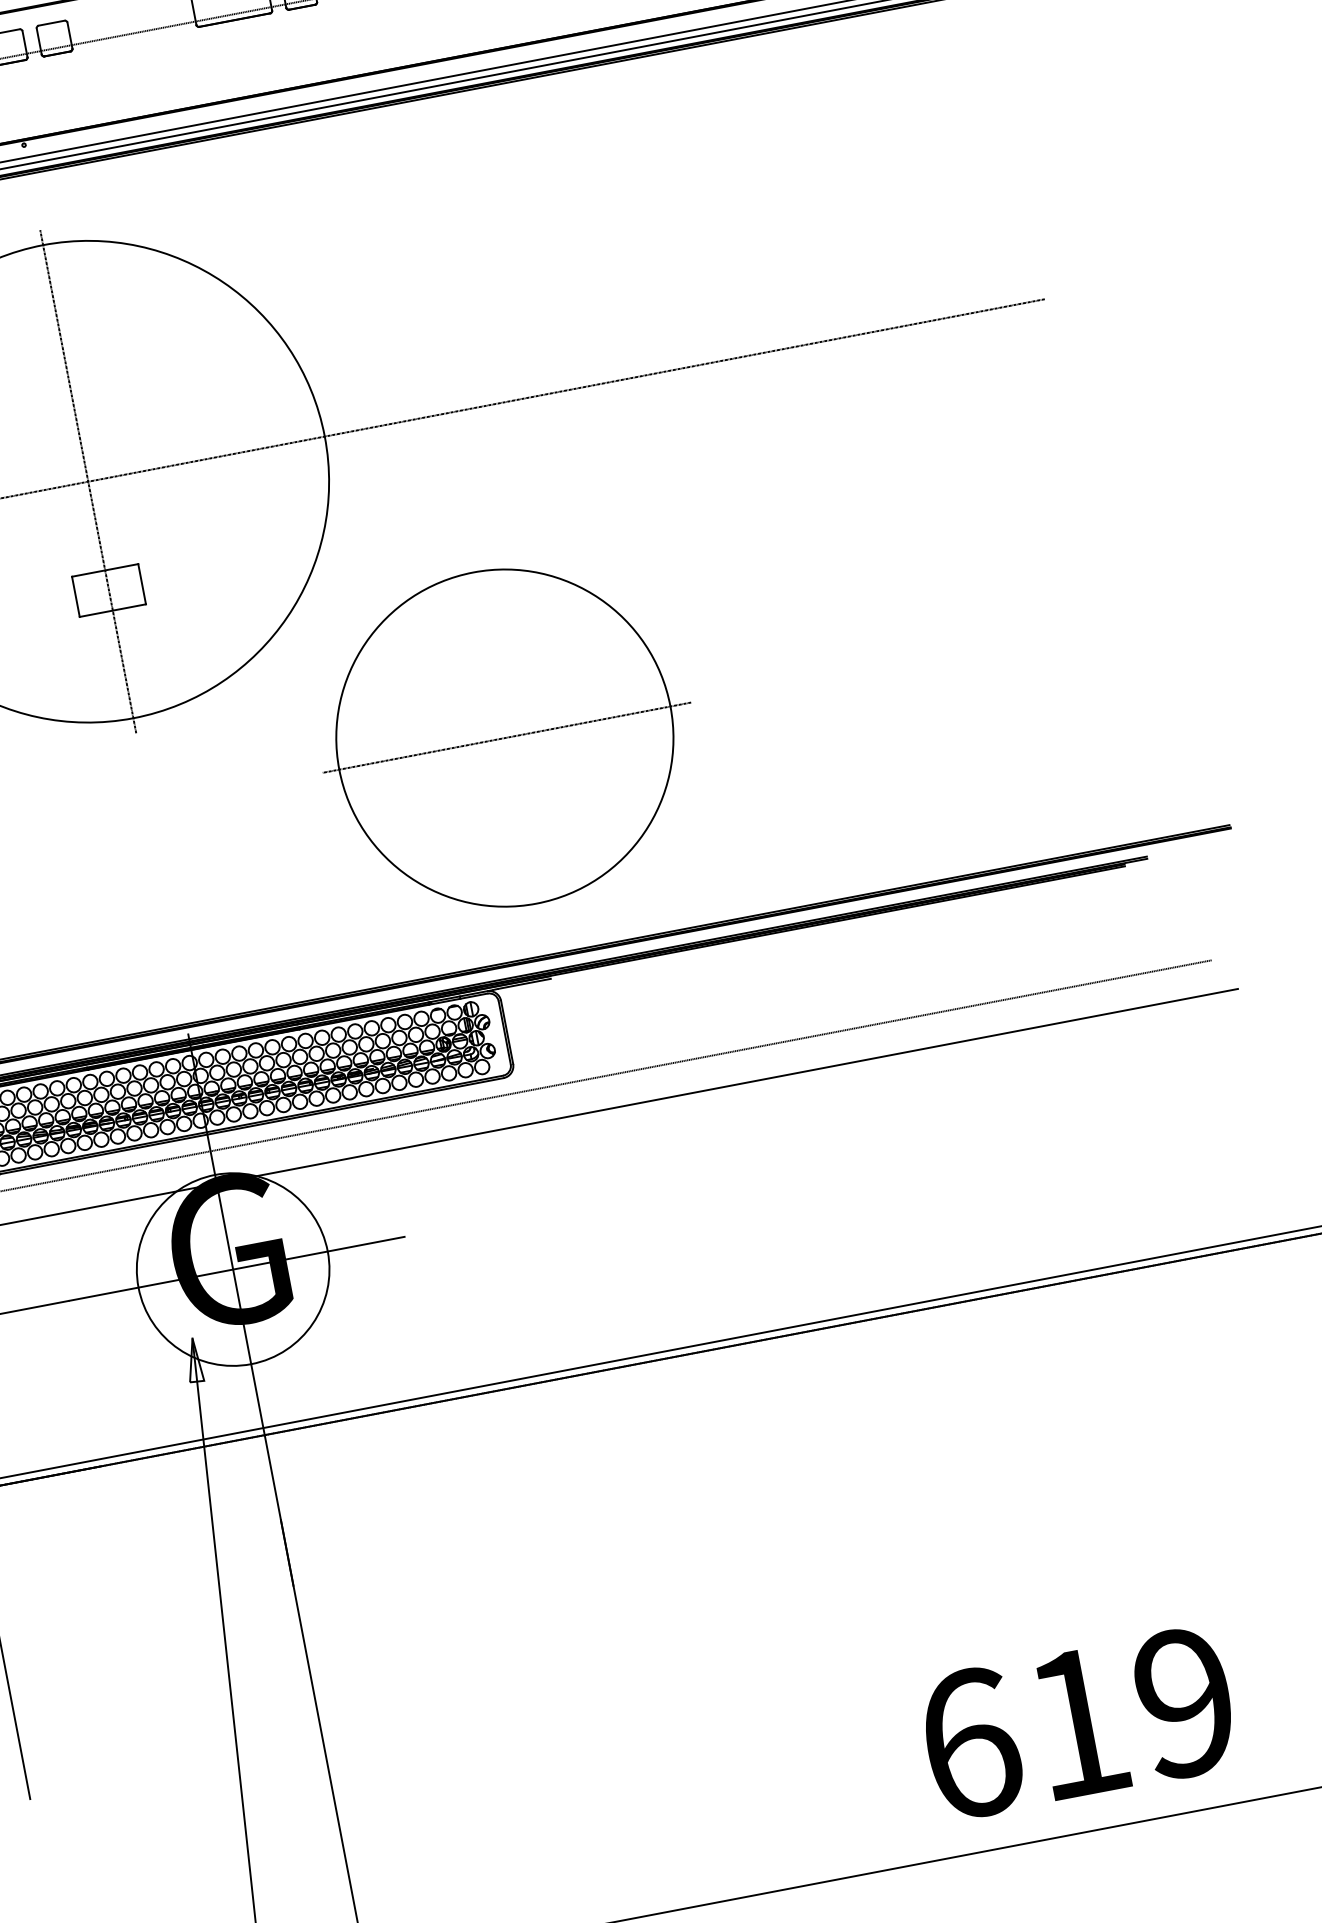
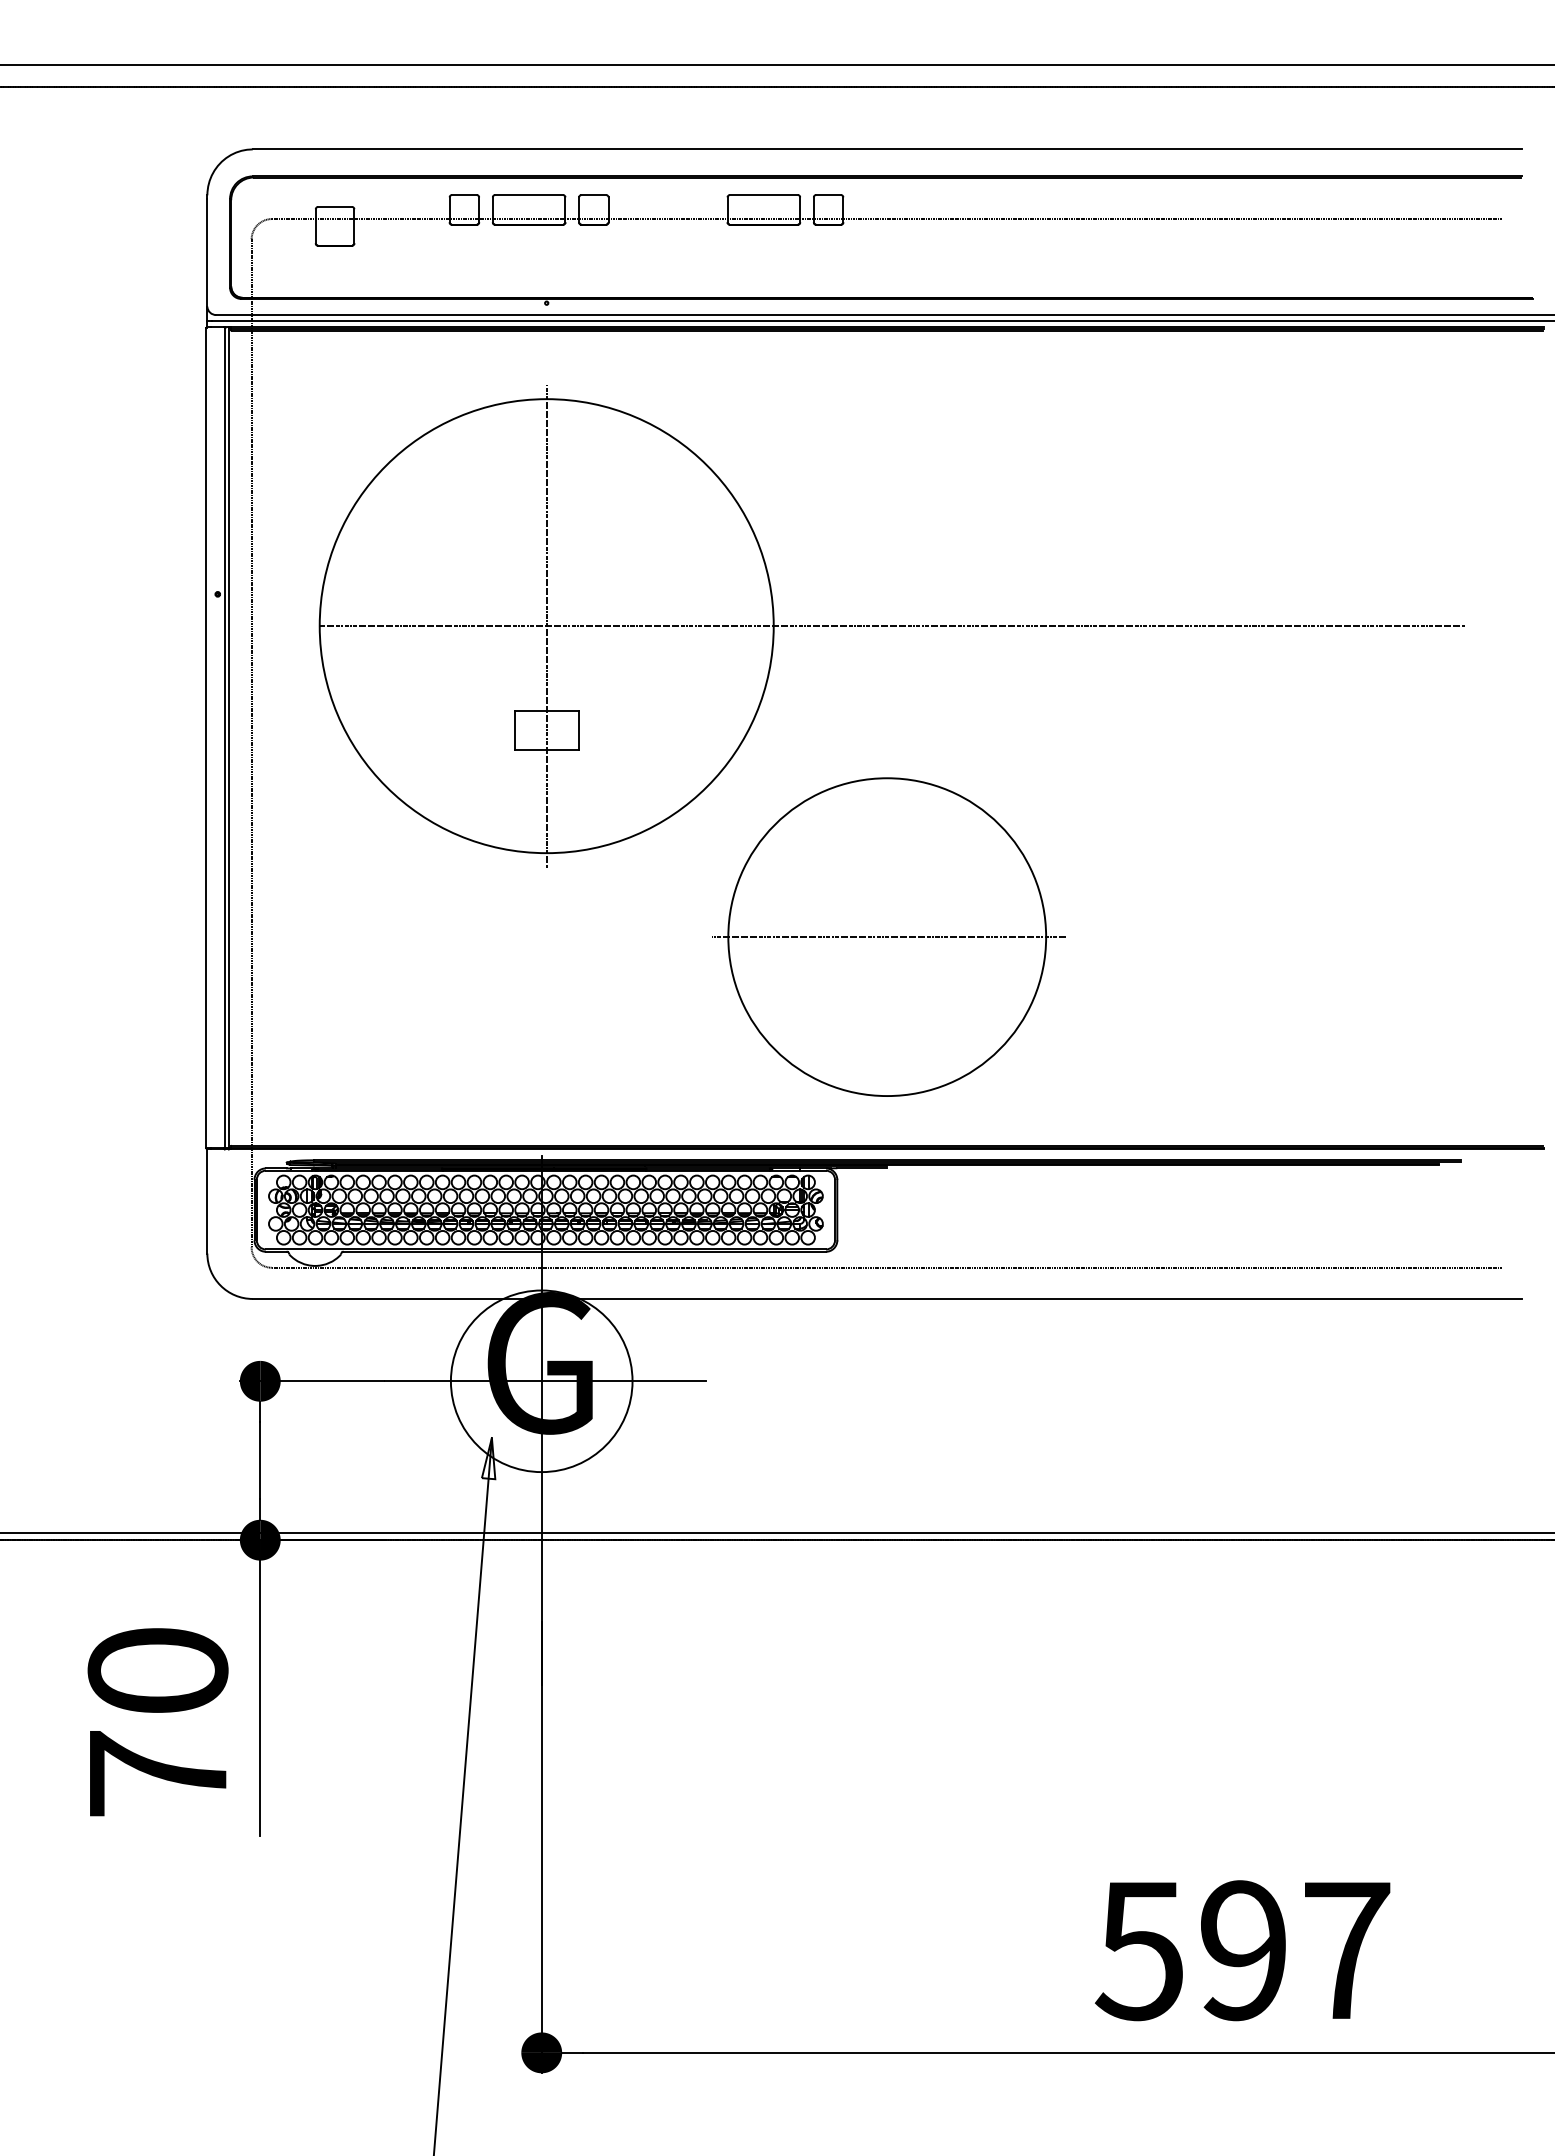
text: (1076, 1723) -> (1242, 1950), 619 -> 597

